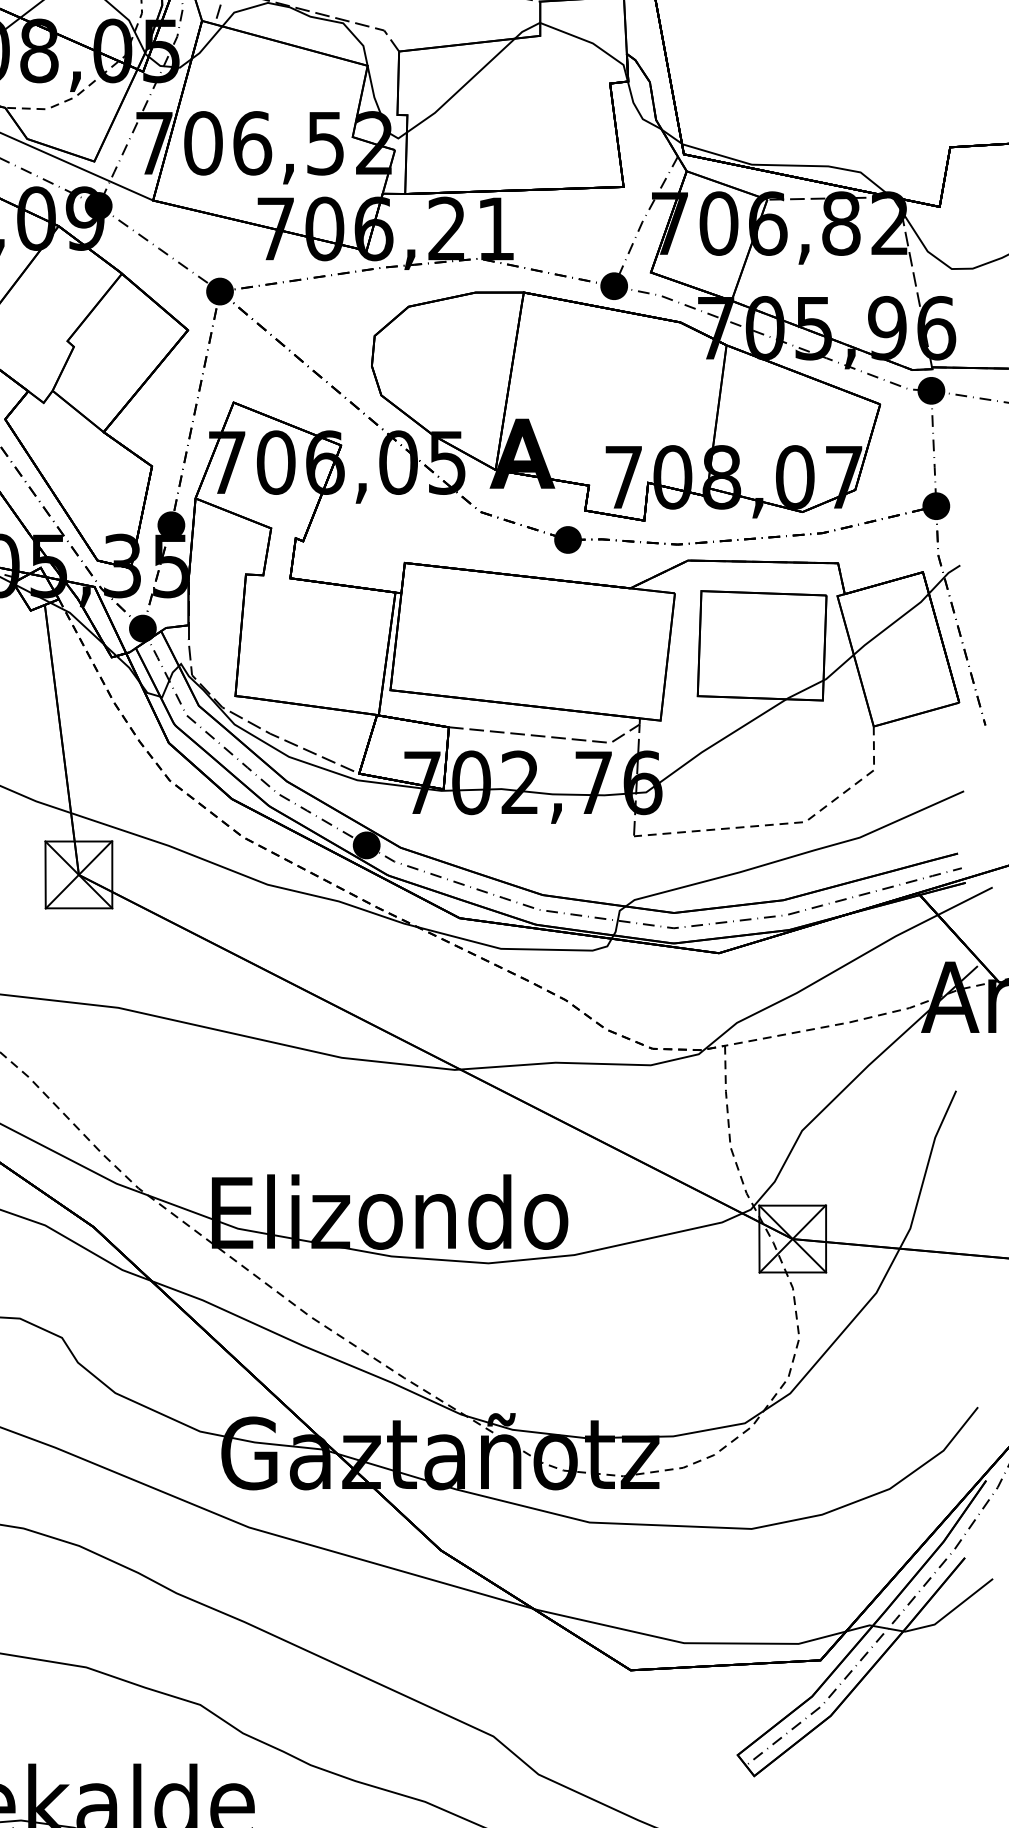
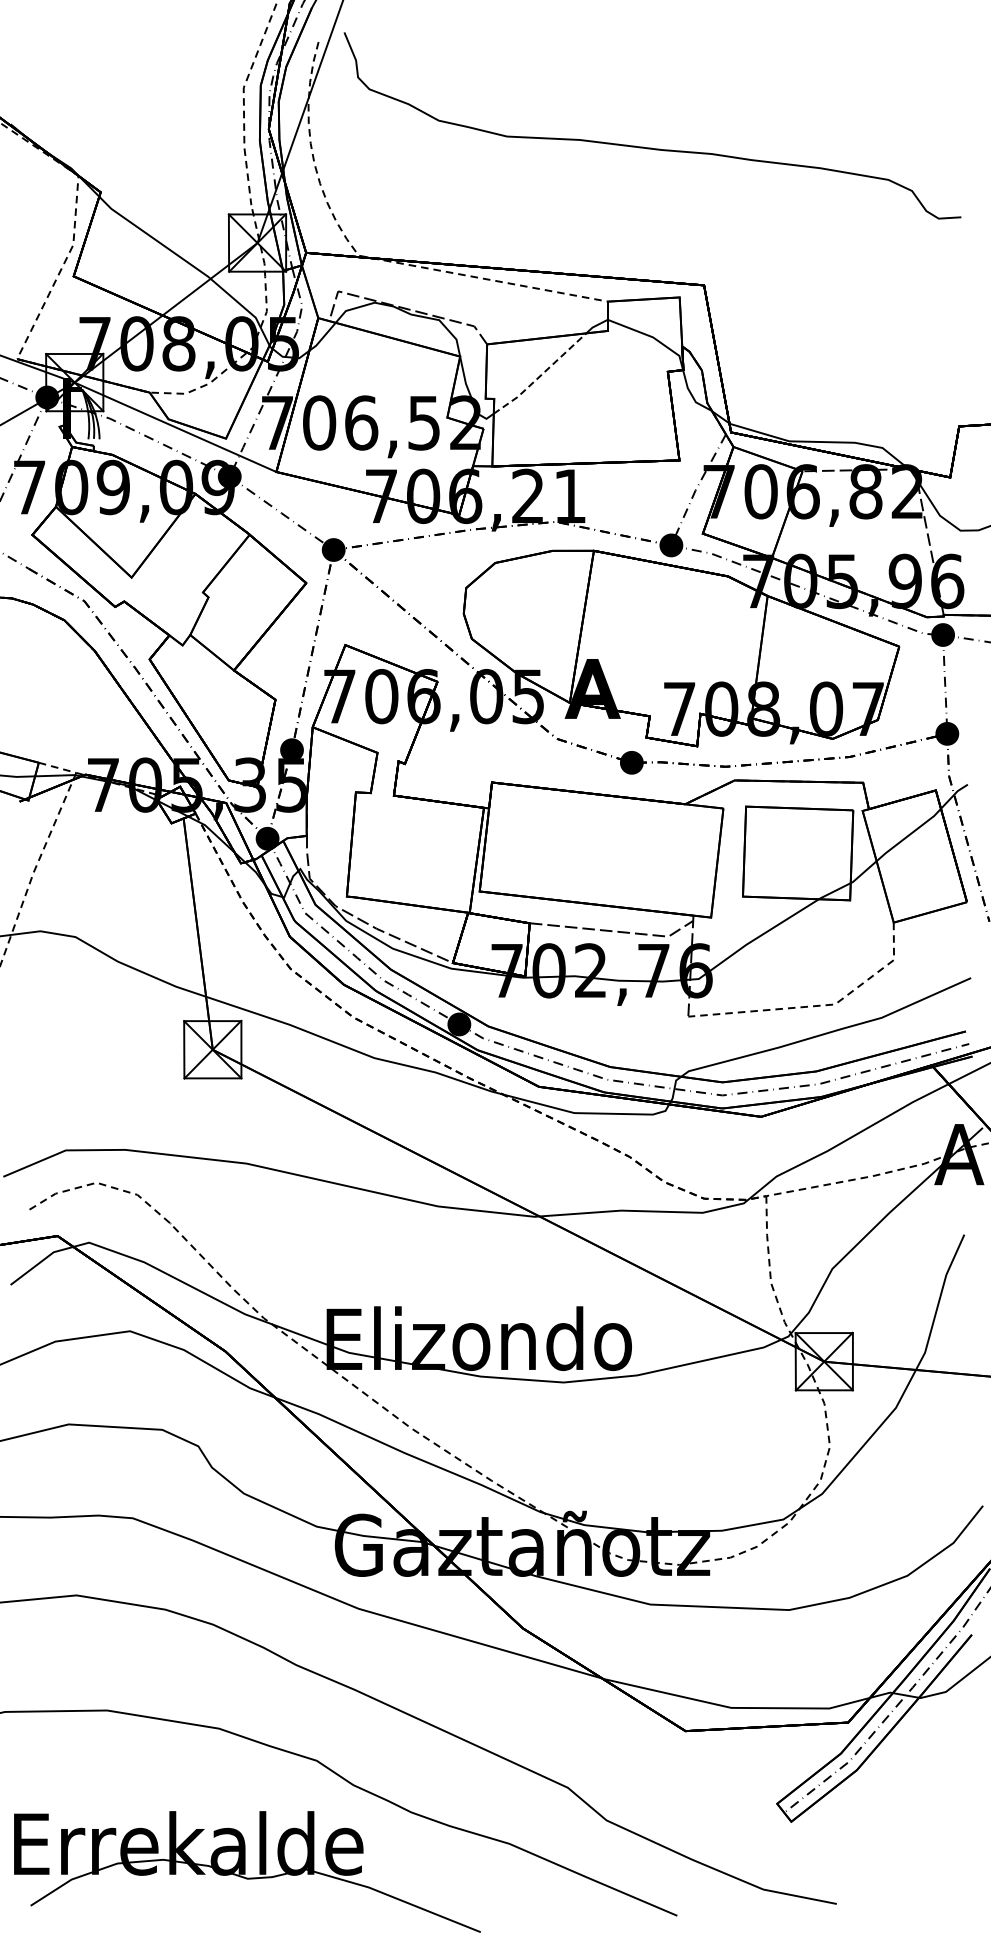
line: (462, 87) -> (541, 375), solid -> dashed

